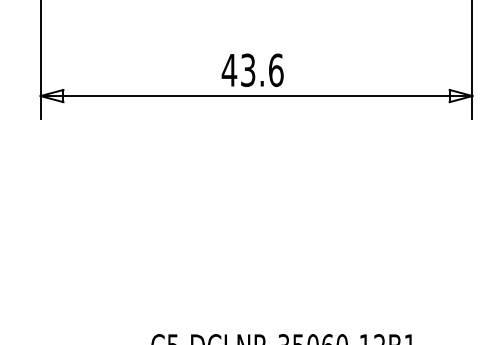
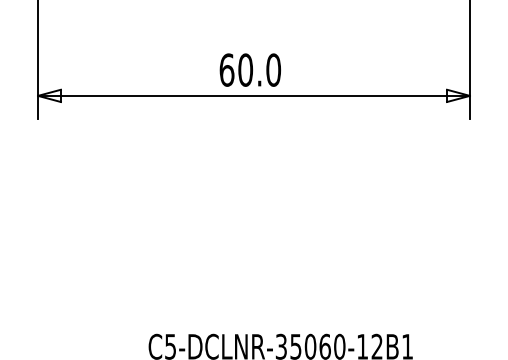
text: (253, 69) -> (250, 69), 43.6 -> 60.0

